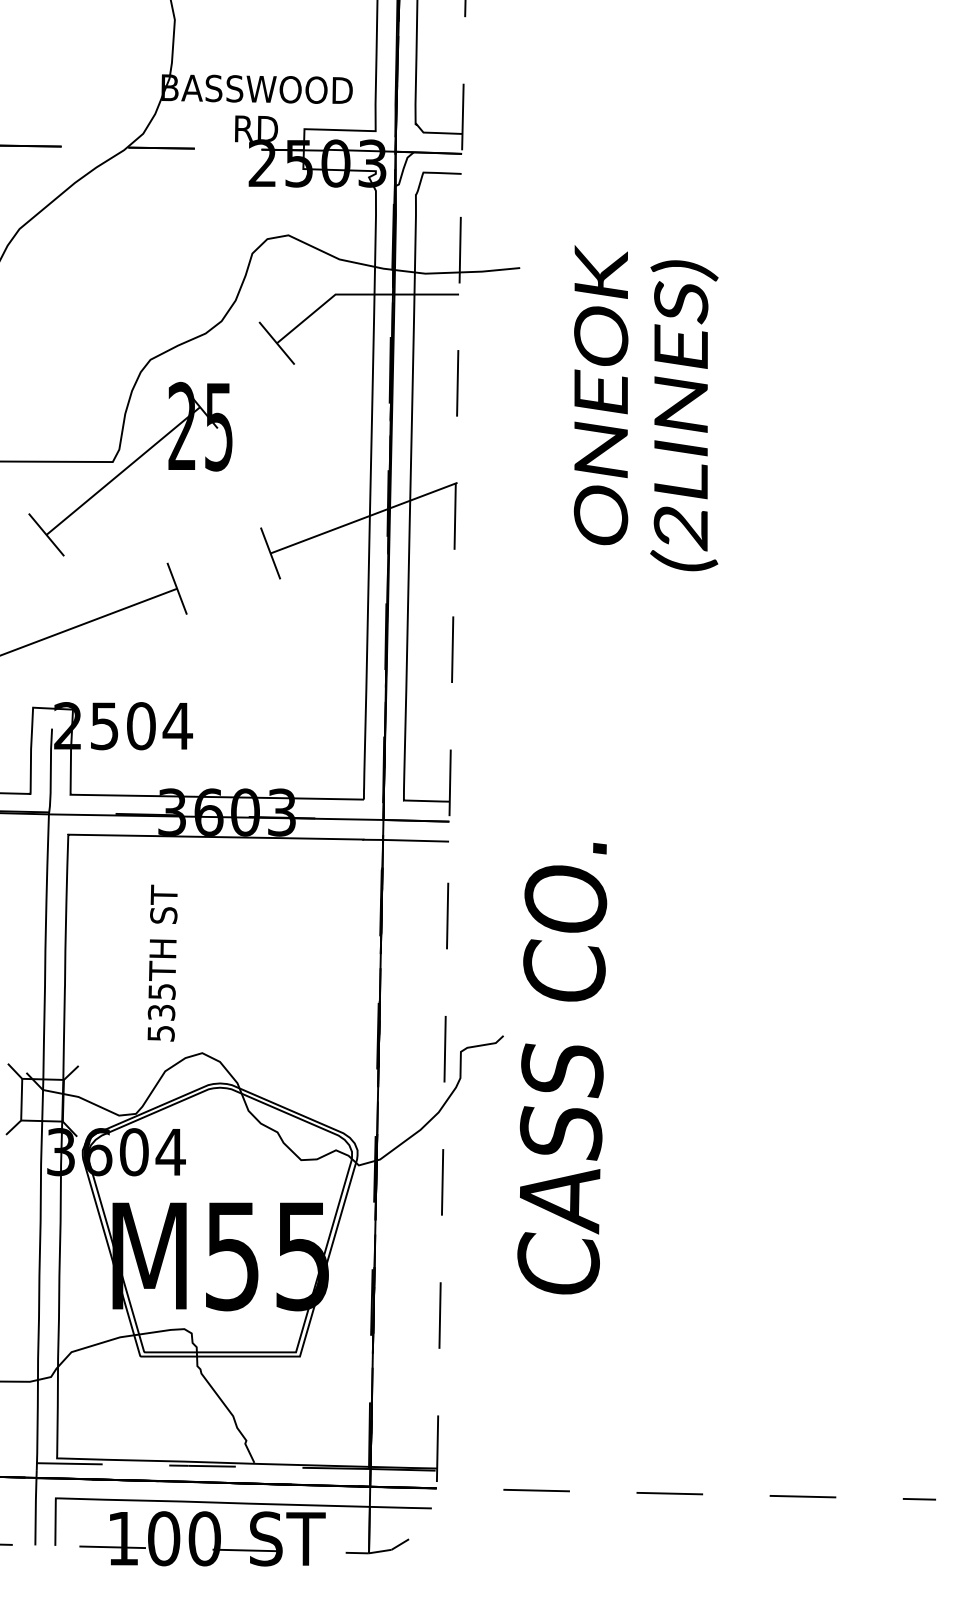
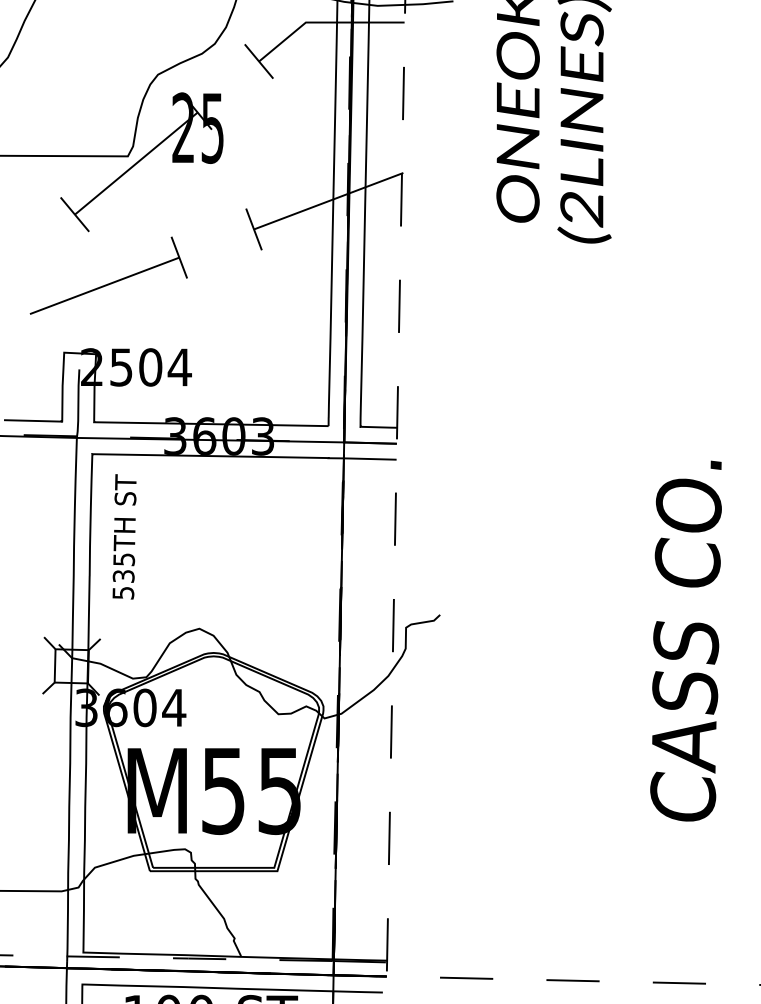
text: (162, 962) -> (124, 536), moved
text: (562, 1068) -> (686, 641), moved

